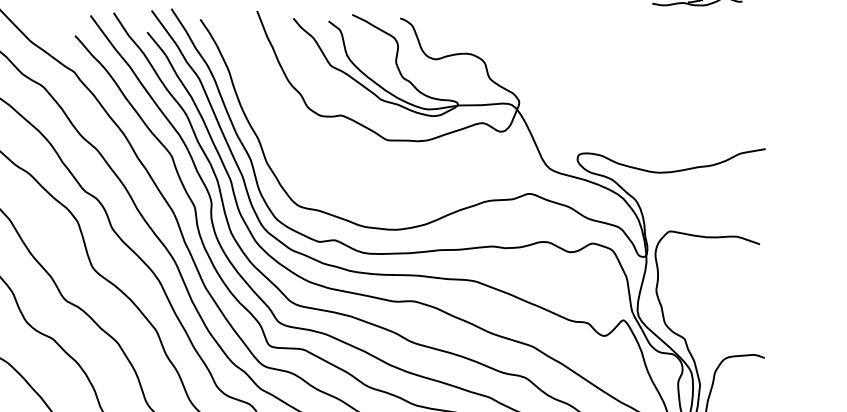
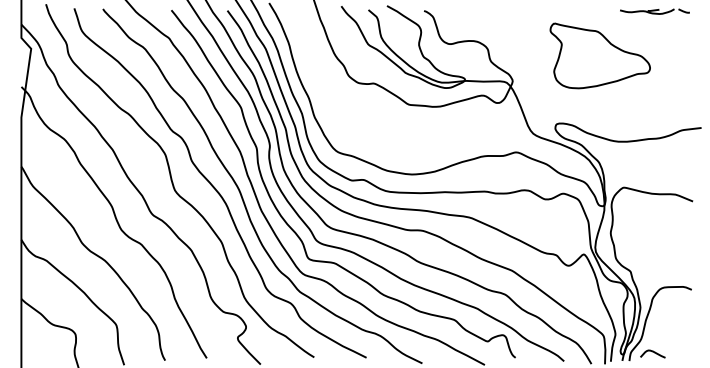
part: (629, 63) -> (599, 55), added

